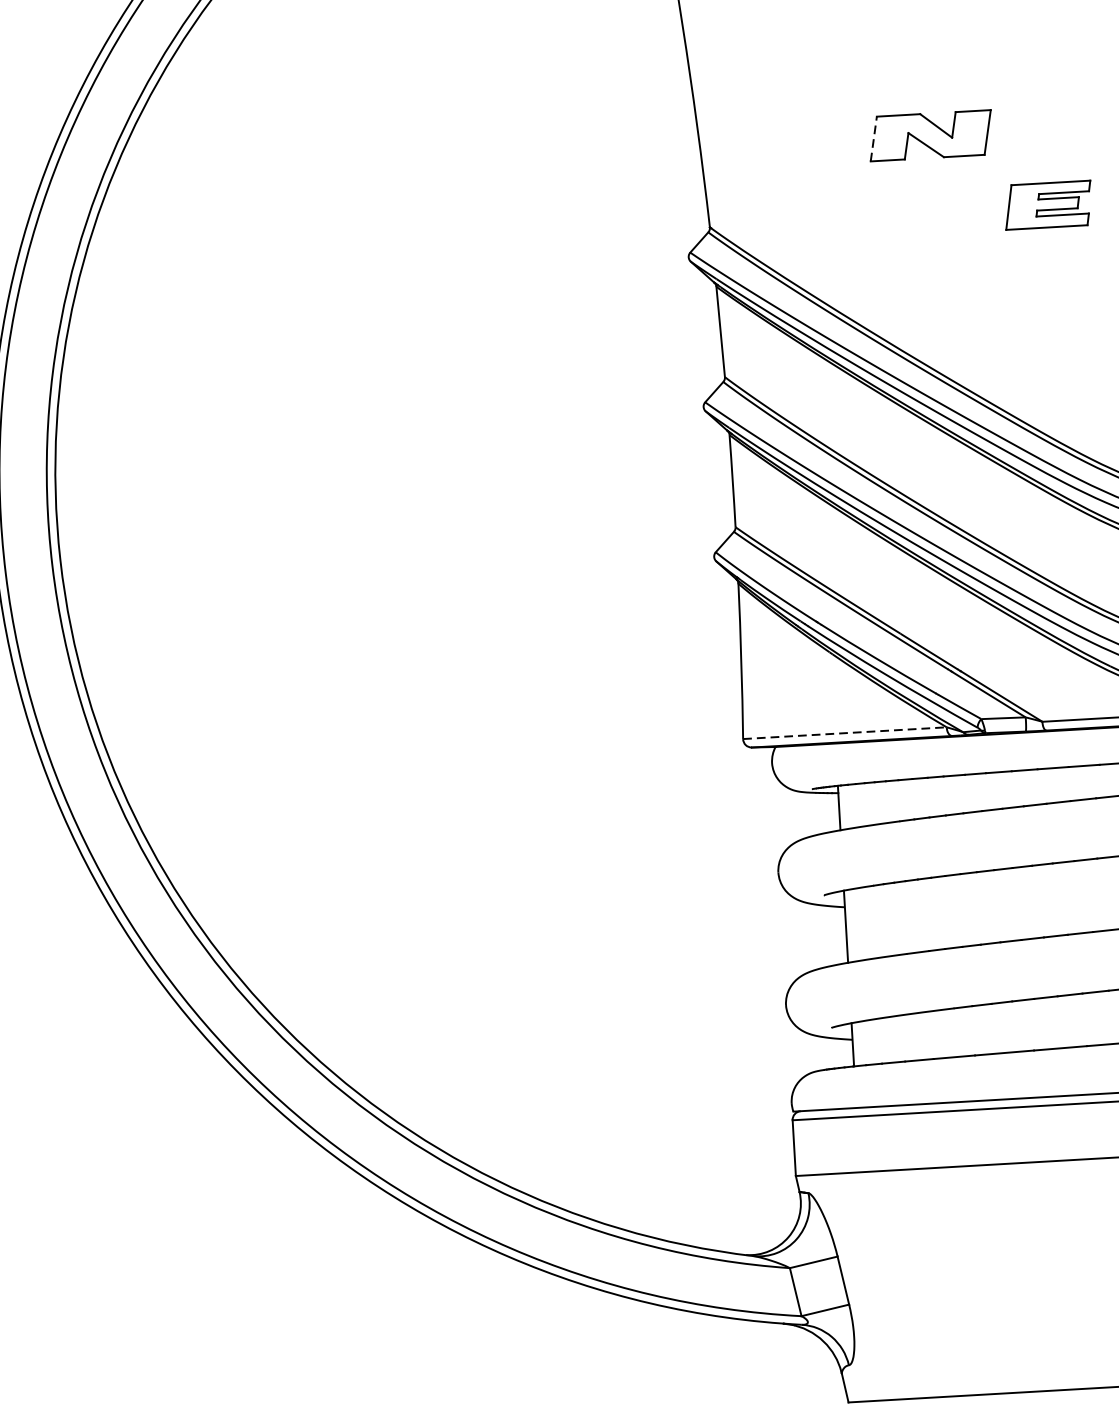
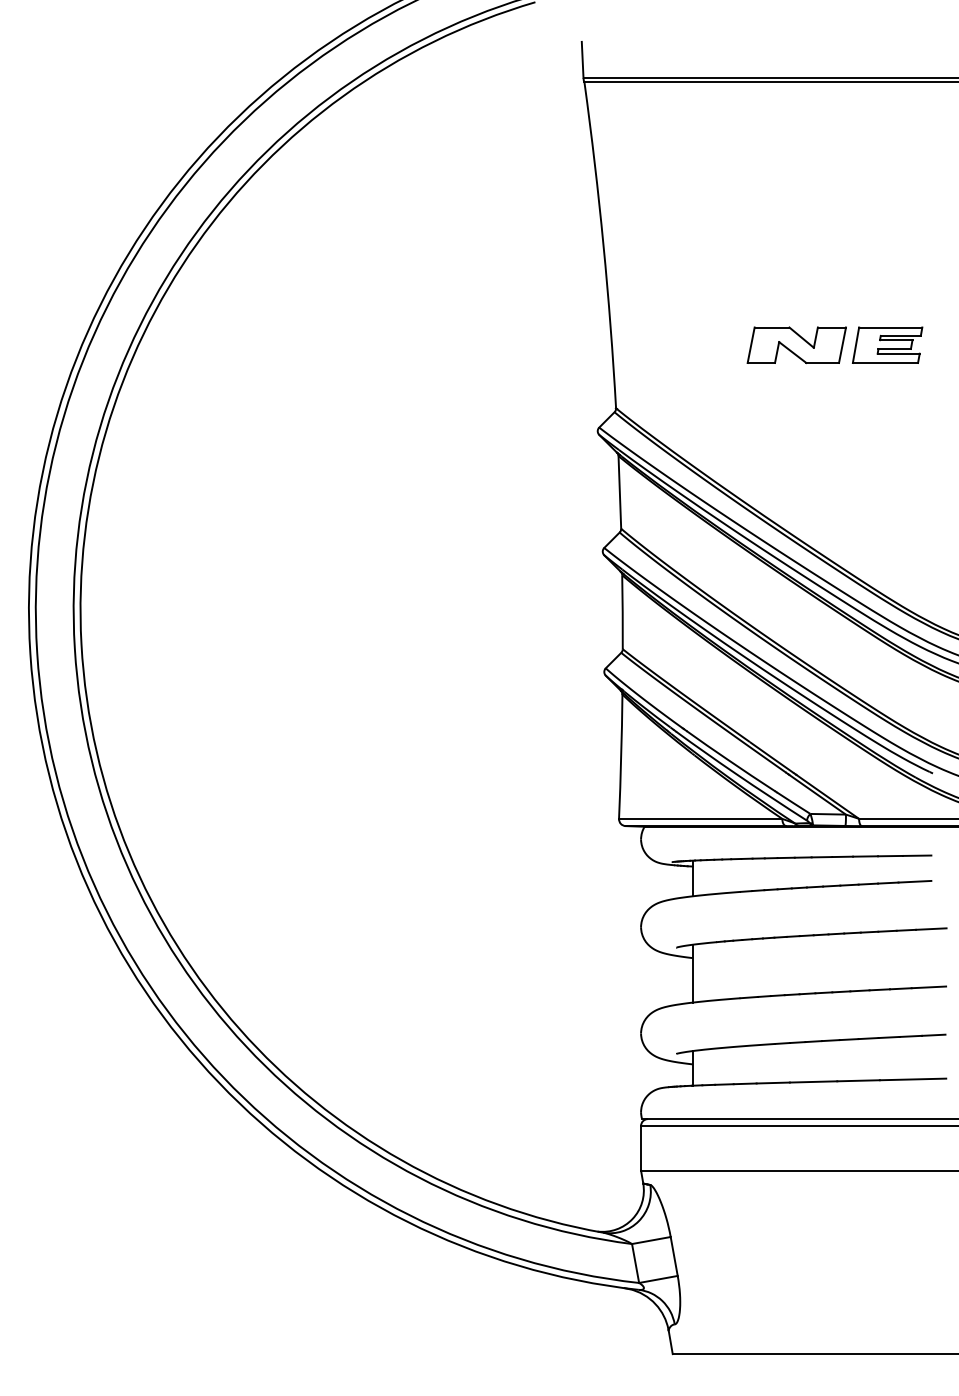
line: (874, 138) -> (751, 344), dashed -> solid
part: (1048, 204) -> (887, 344), moved
line: (844, 732) -> (700, 818), dashed -> solid

